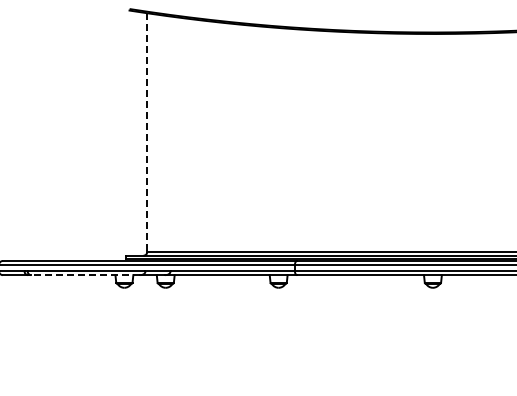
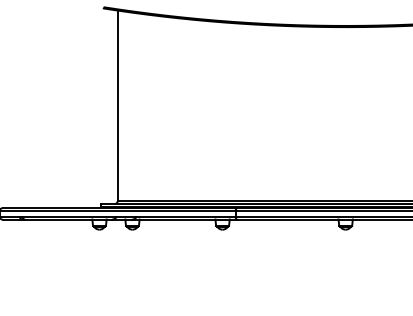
line: (147, 133) -> (117, 106), dashed -> solid
line: (85, 275) -> (68, 219), dashed -> solid

